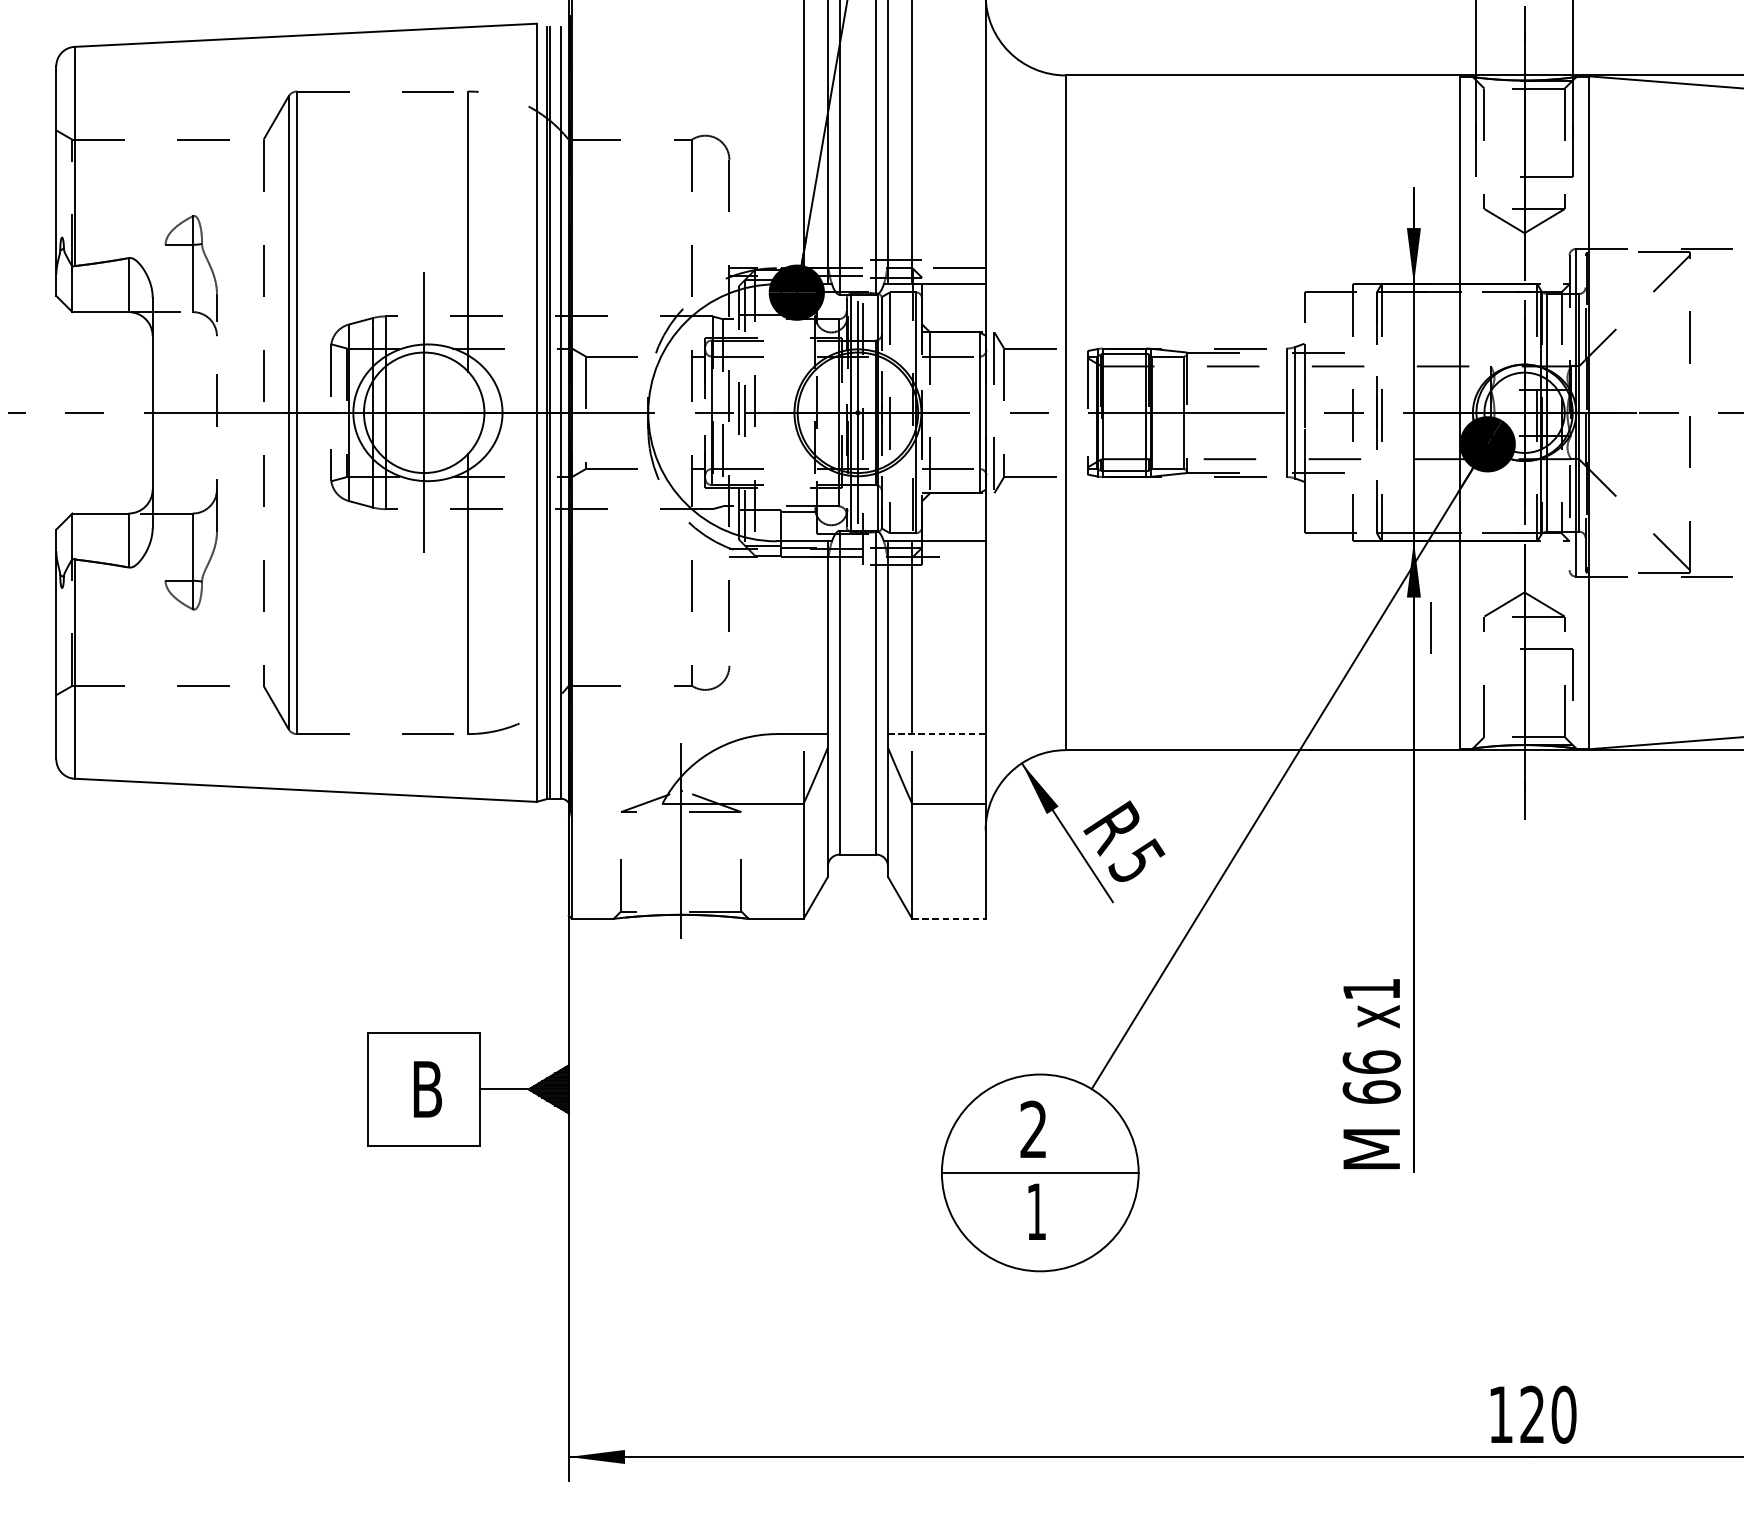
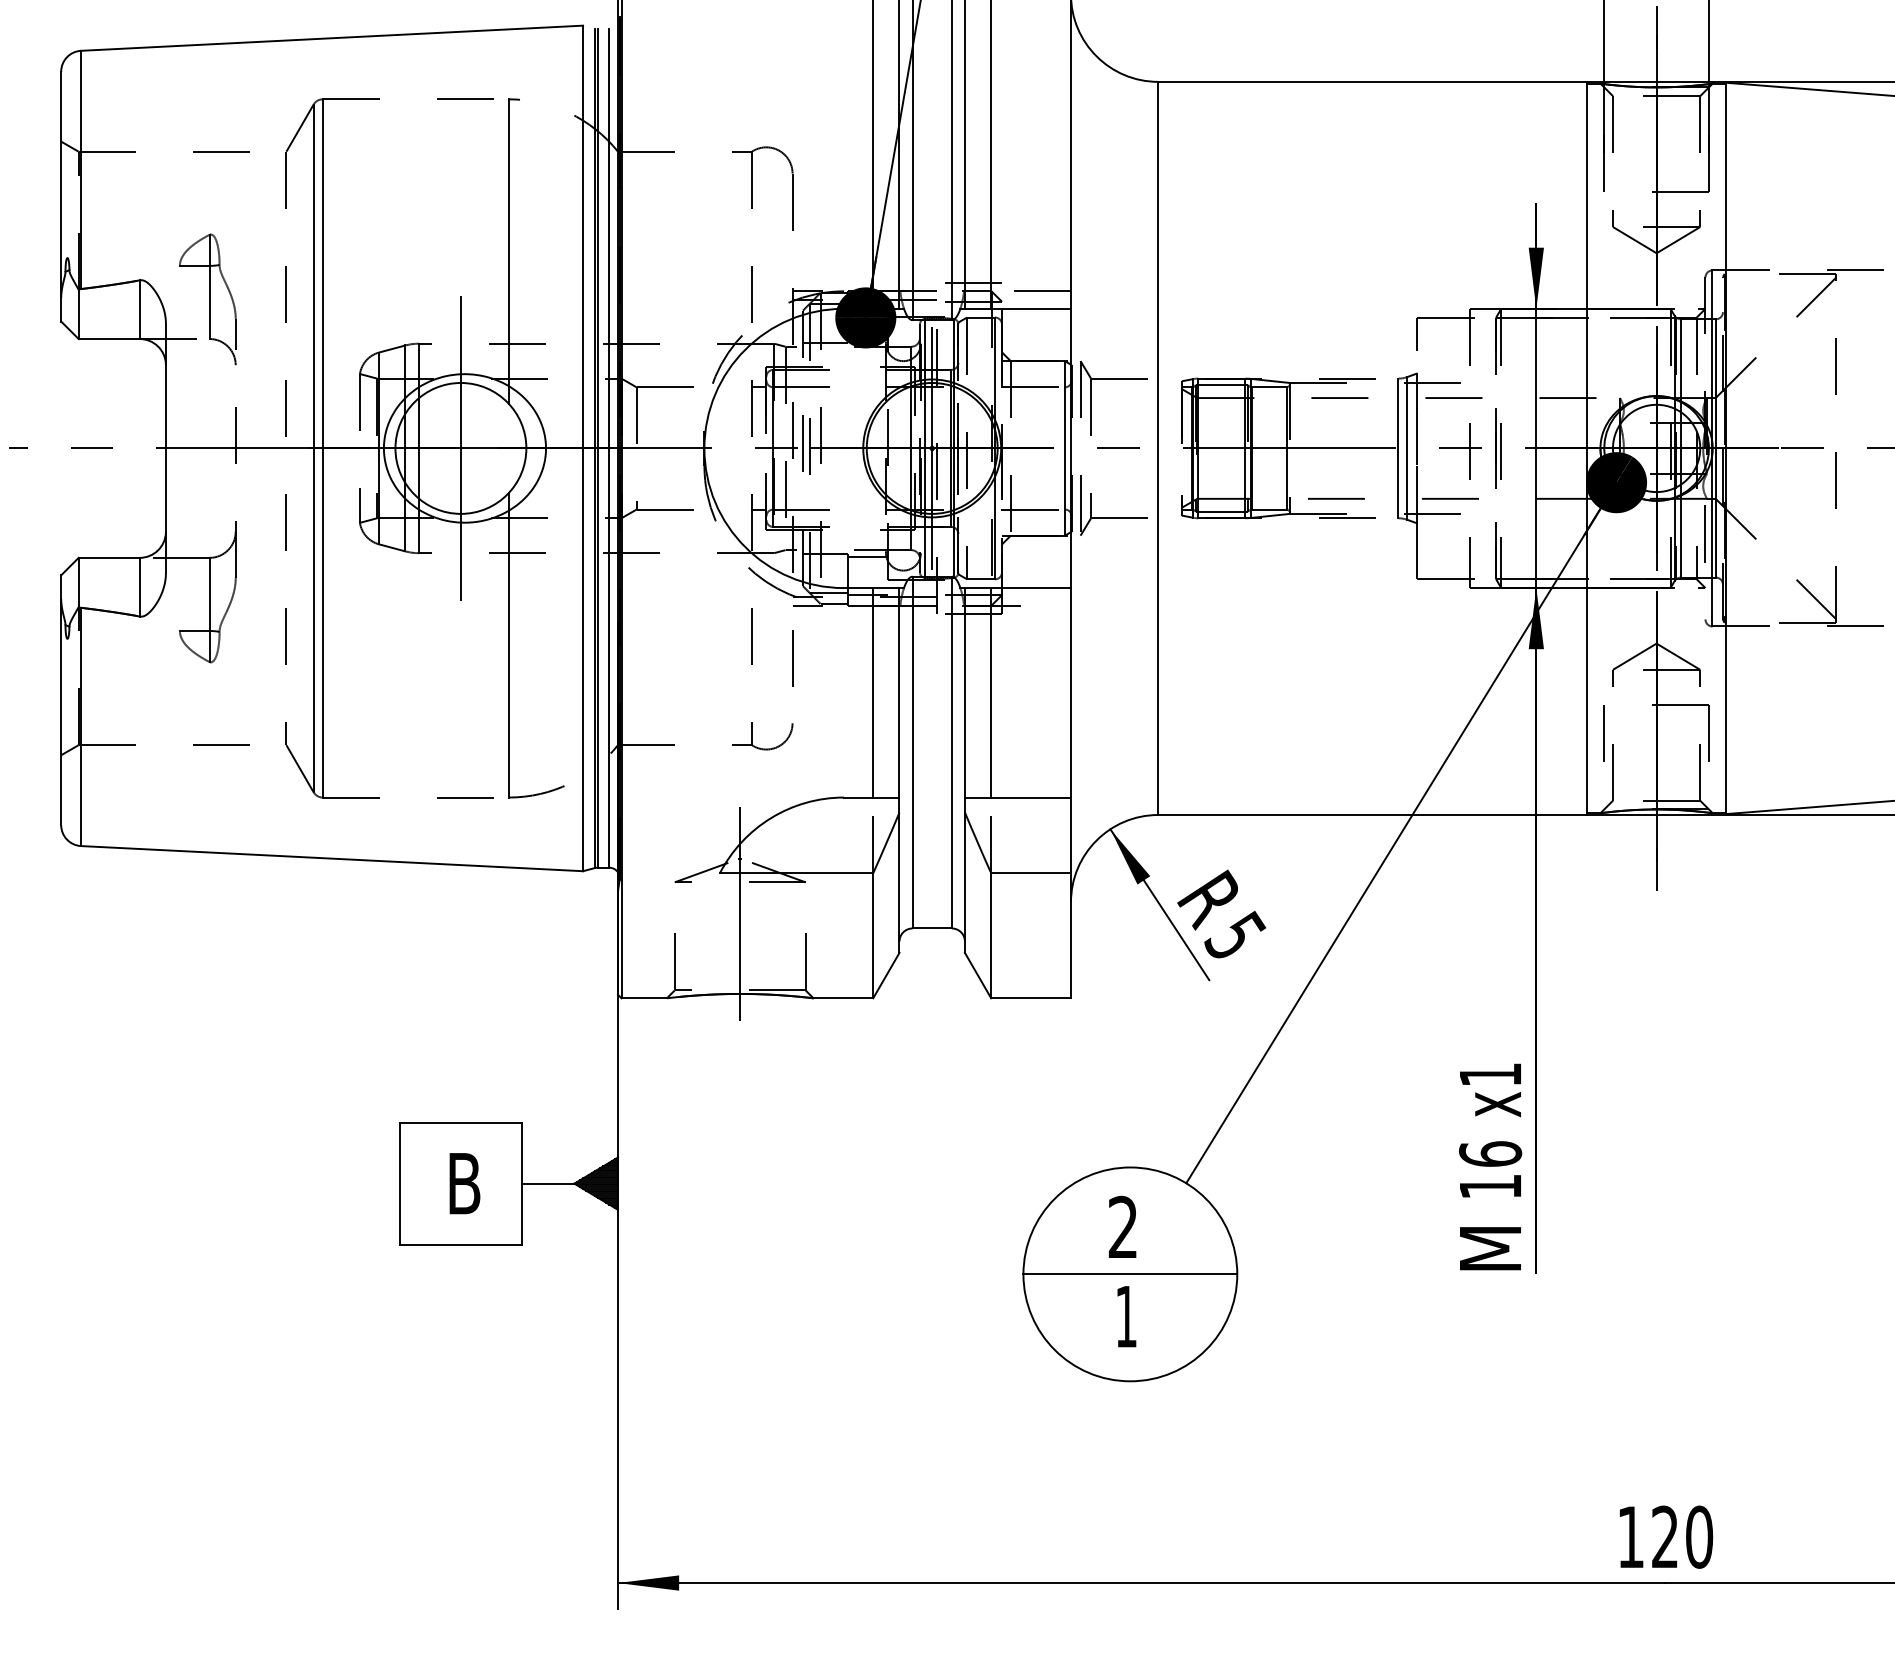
line: (1430, 628) -> (1603, 733), moved
line: (803, 637) -> (873, 692), added
line: (937, 734) -> (1018, 797), dashed -> solid
line: (949, 919) -> (1031, 998), dashed -> solid
text: (1371, 1092) -> (1490, 1186), 66 -> 16

